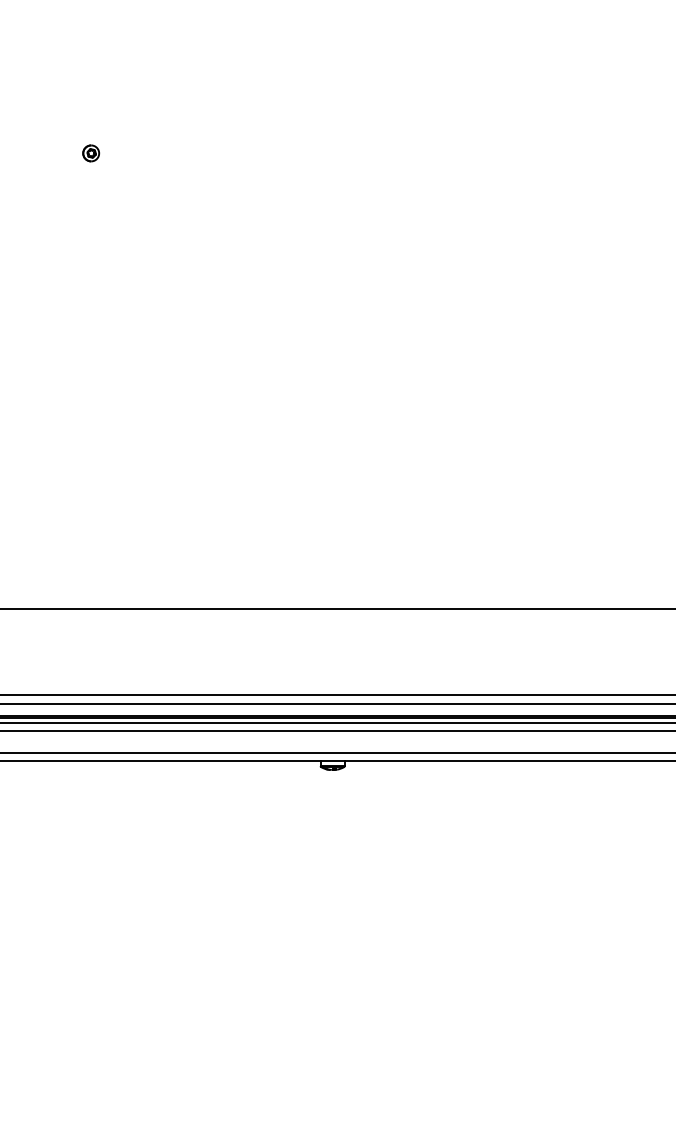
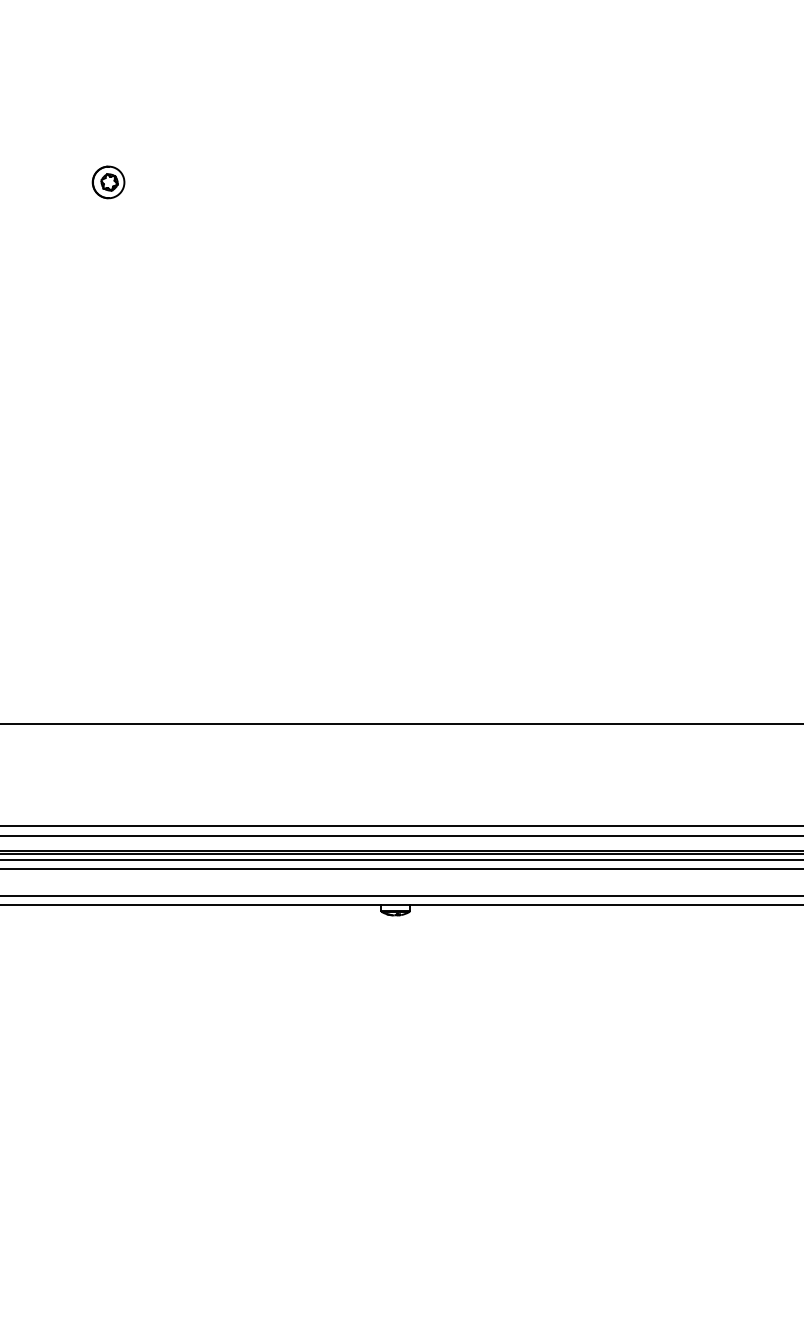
part: (91, 153) -> (108, 182), size x1.67

